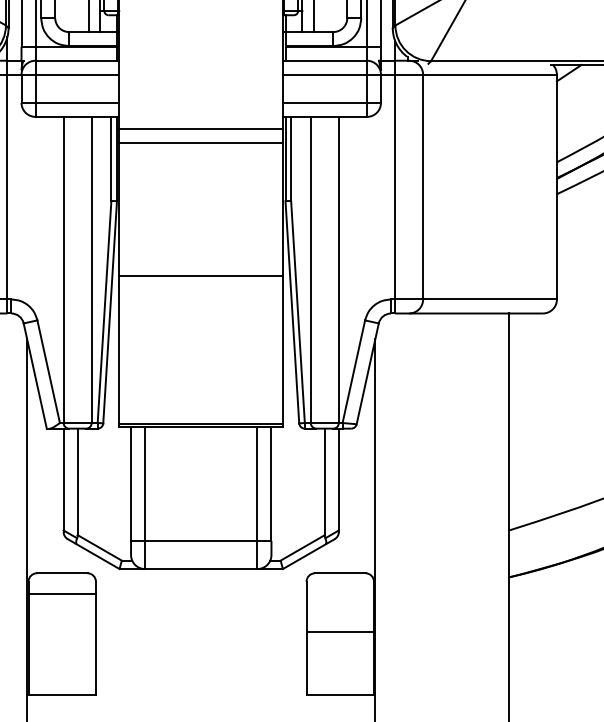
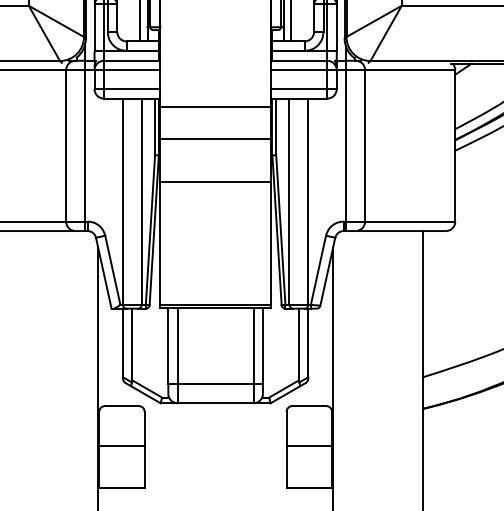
line: (201, 143) -> (215, 139), moved
line: (201, 275) -> (215, 181), moved
line: (61, 593) -> (121, 445), moved

